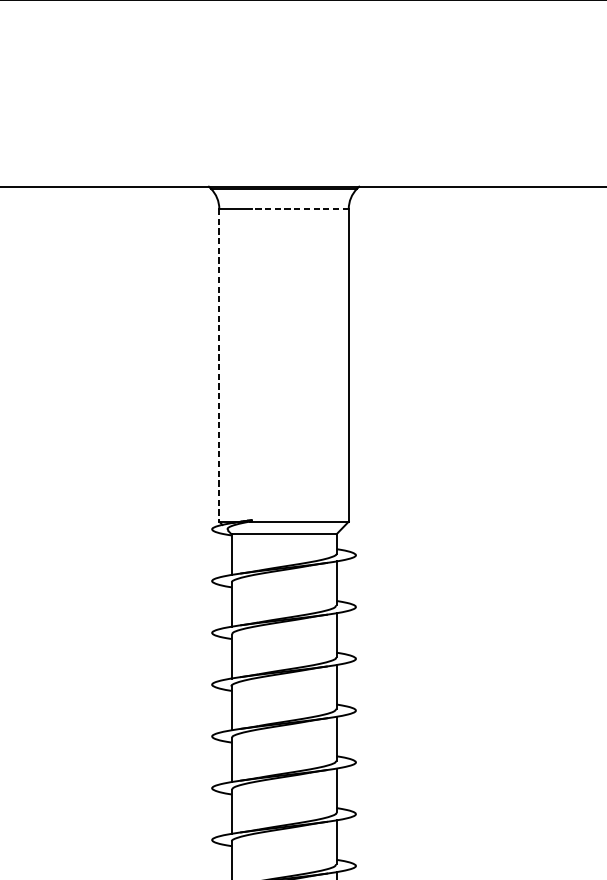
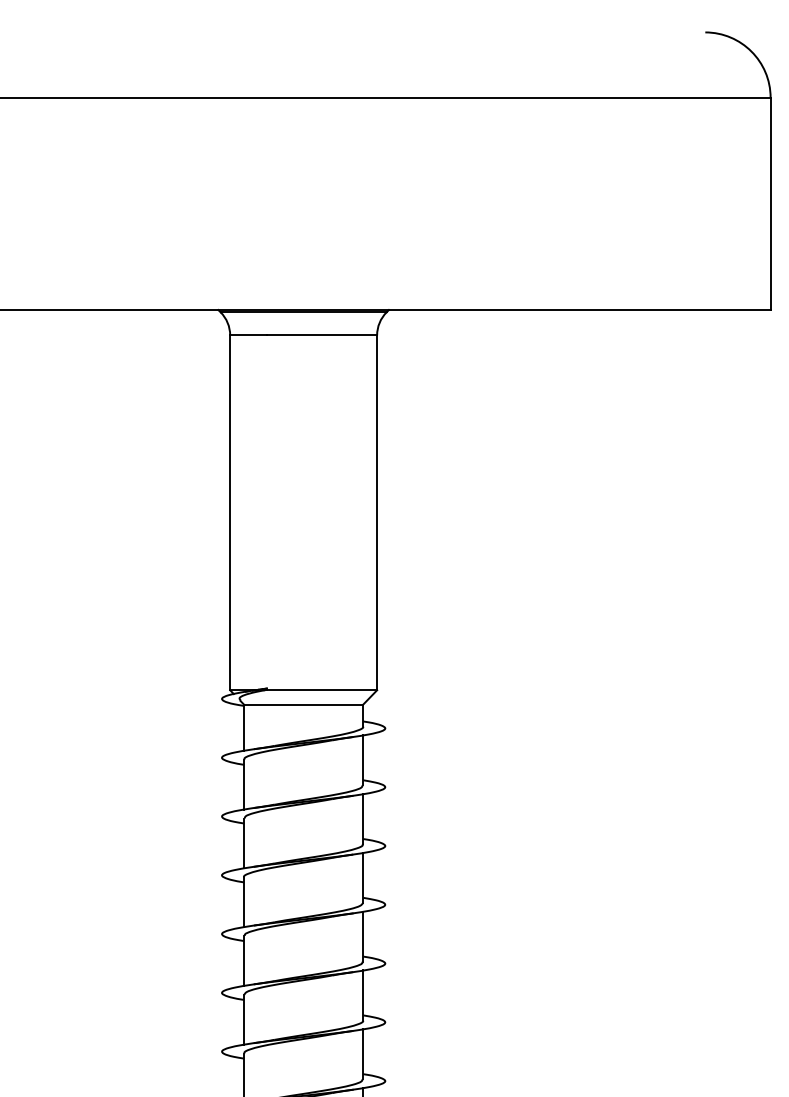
line: (299, 209) -> (321, 335), dashed -> solid
line: (219, 365) -> (230, 513), dashed -> solid

